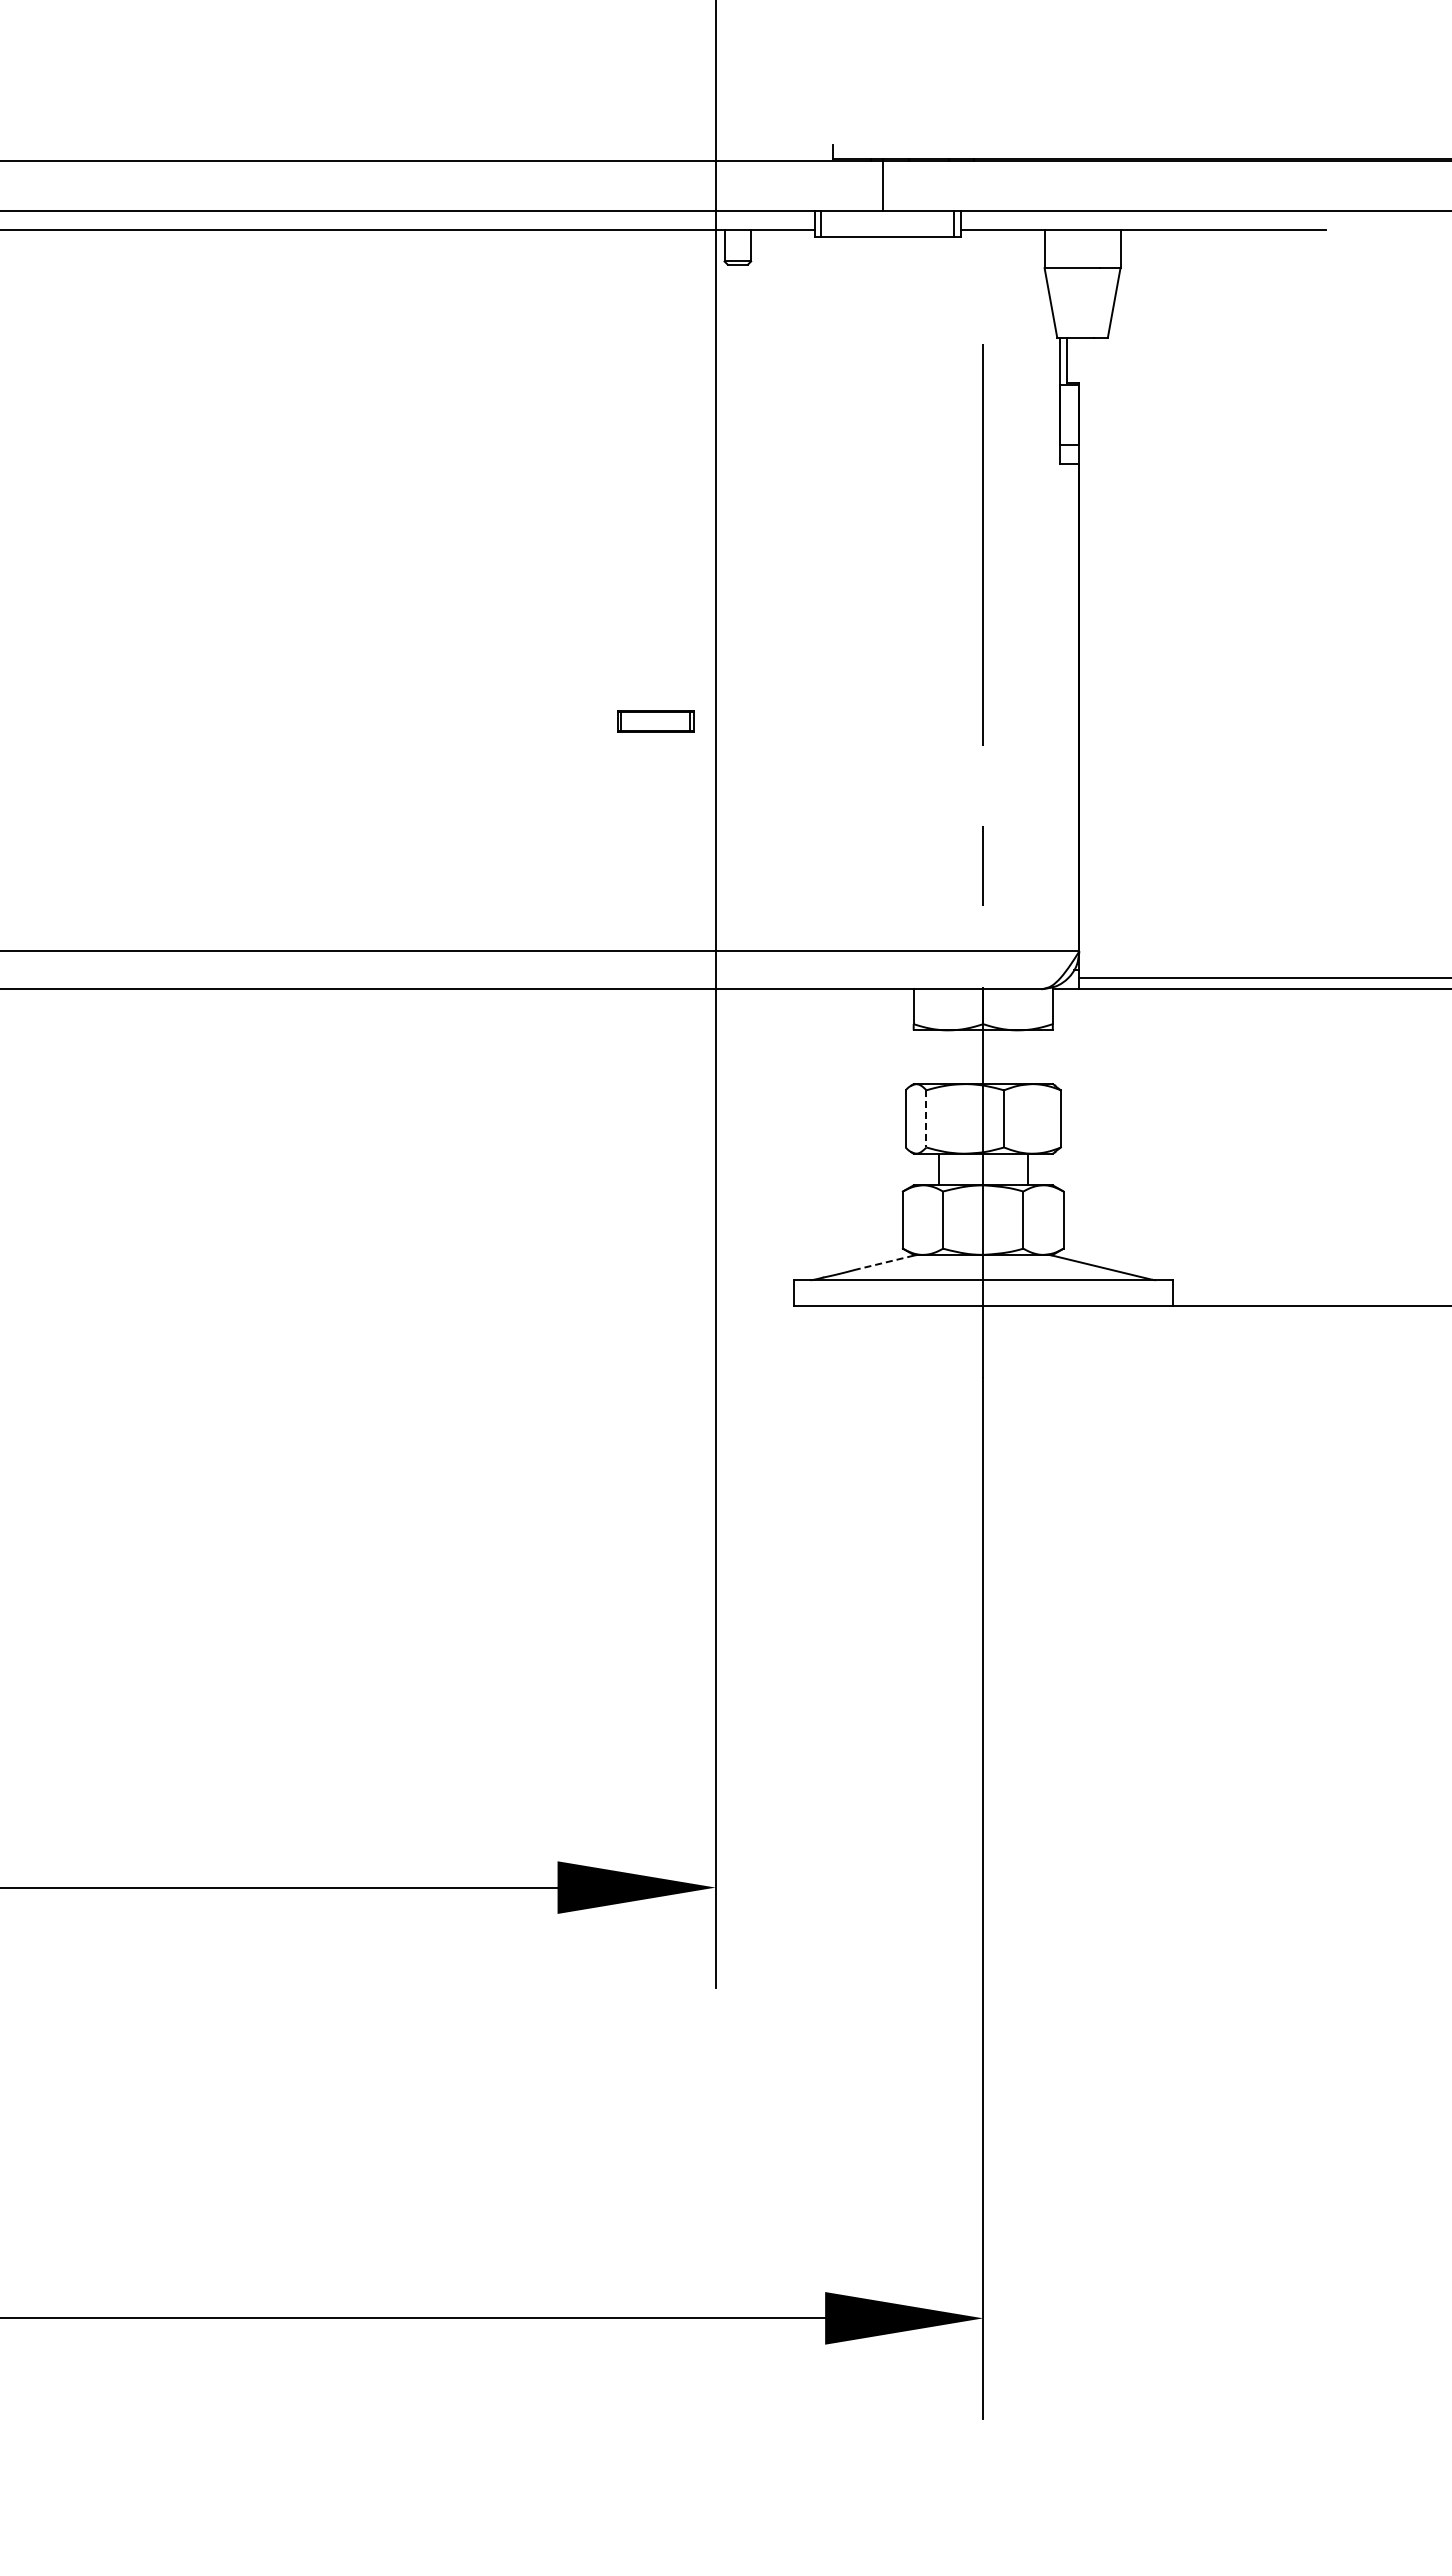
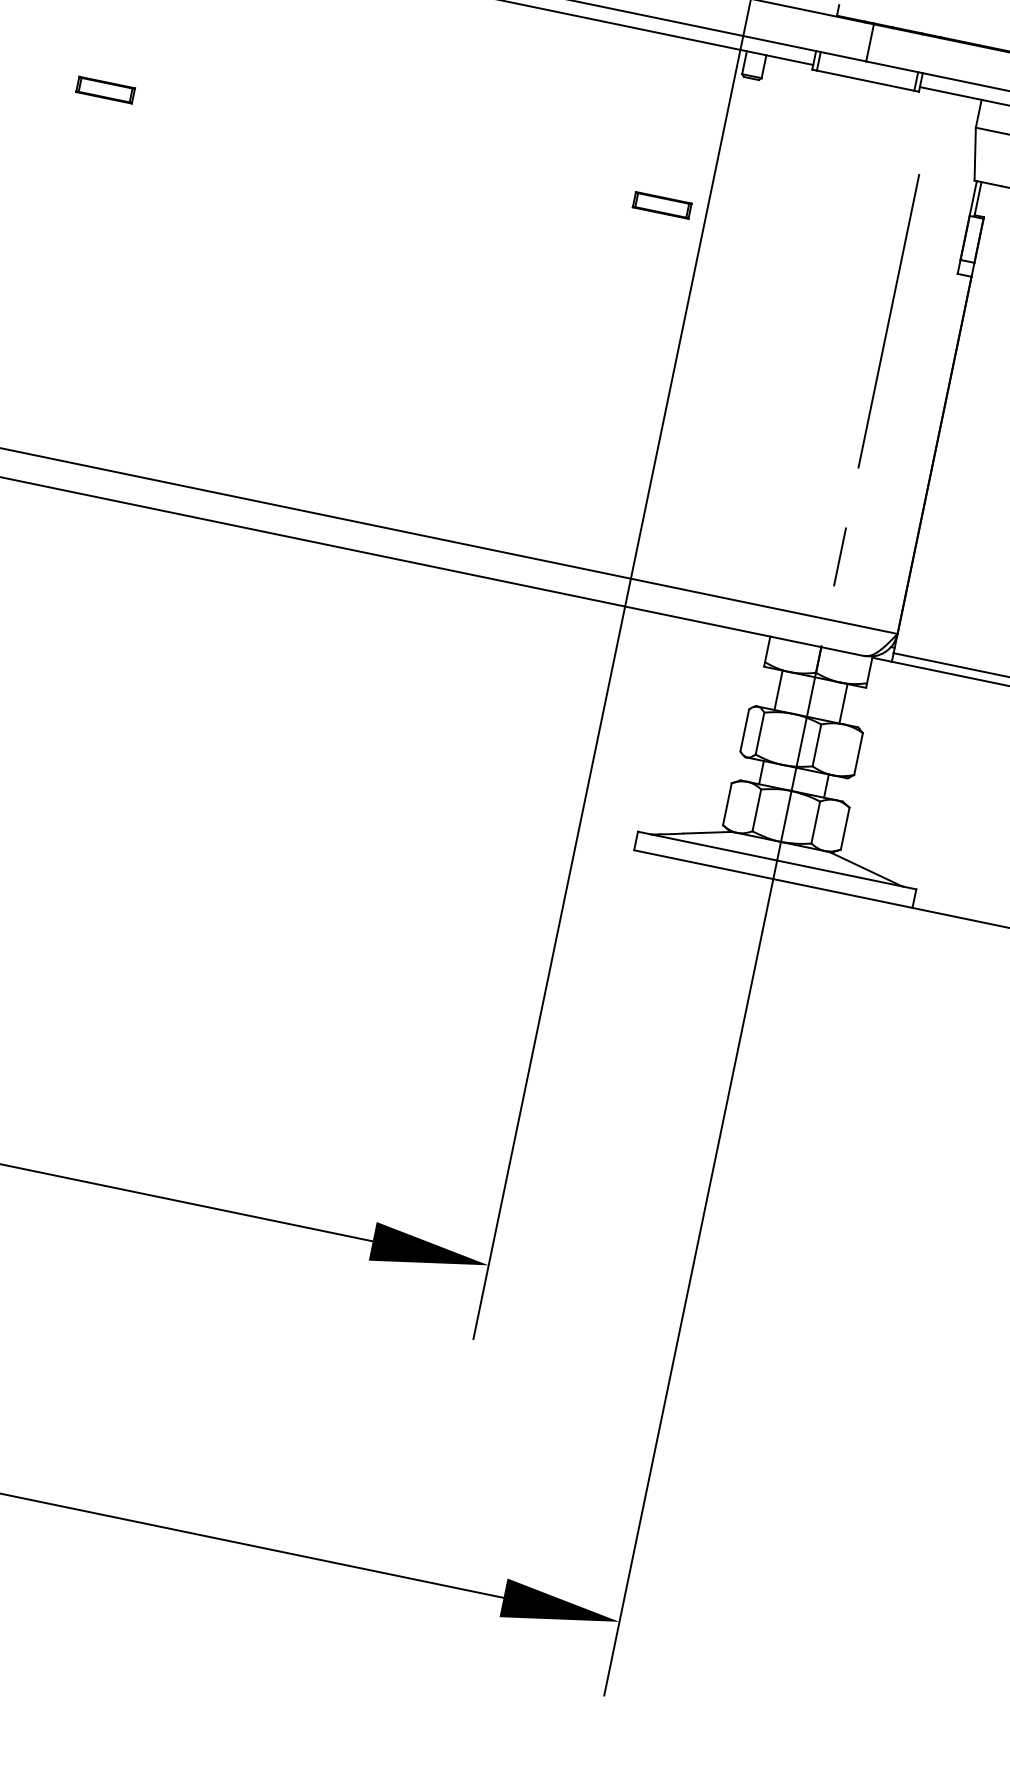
part: (655, 721) -> (662, 205), moved
line: (938, 1057) -> (778, 690), added
line: (1027, 1057) -> (843, 703), added
line: (926, 1118) -> (760, 733), dashed -> solid
line: (884, 1262) -> (707, 832), dashed -> solid

